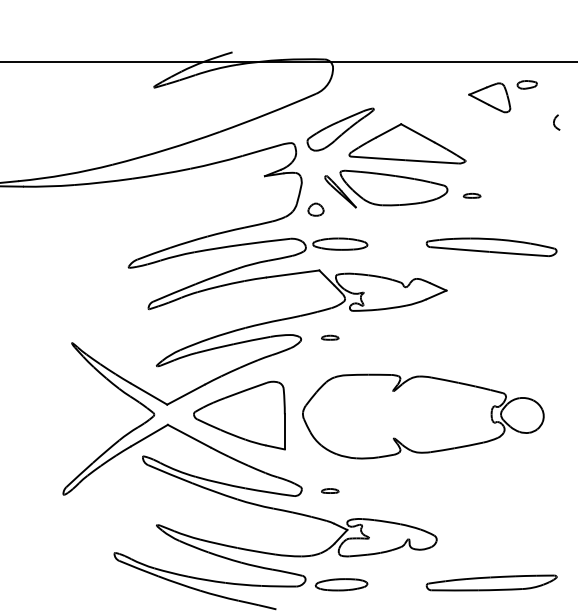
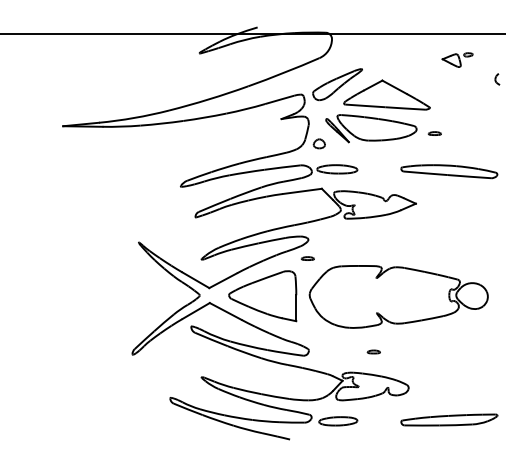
part: (502, 95) -> (457, 59), size x0.6
part: (329, 337) -> (307, 258), moved
part: (329, 490) -> (373, 351), moved

